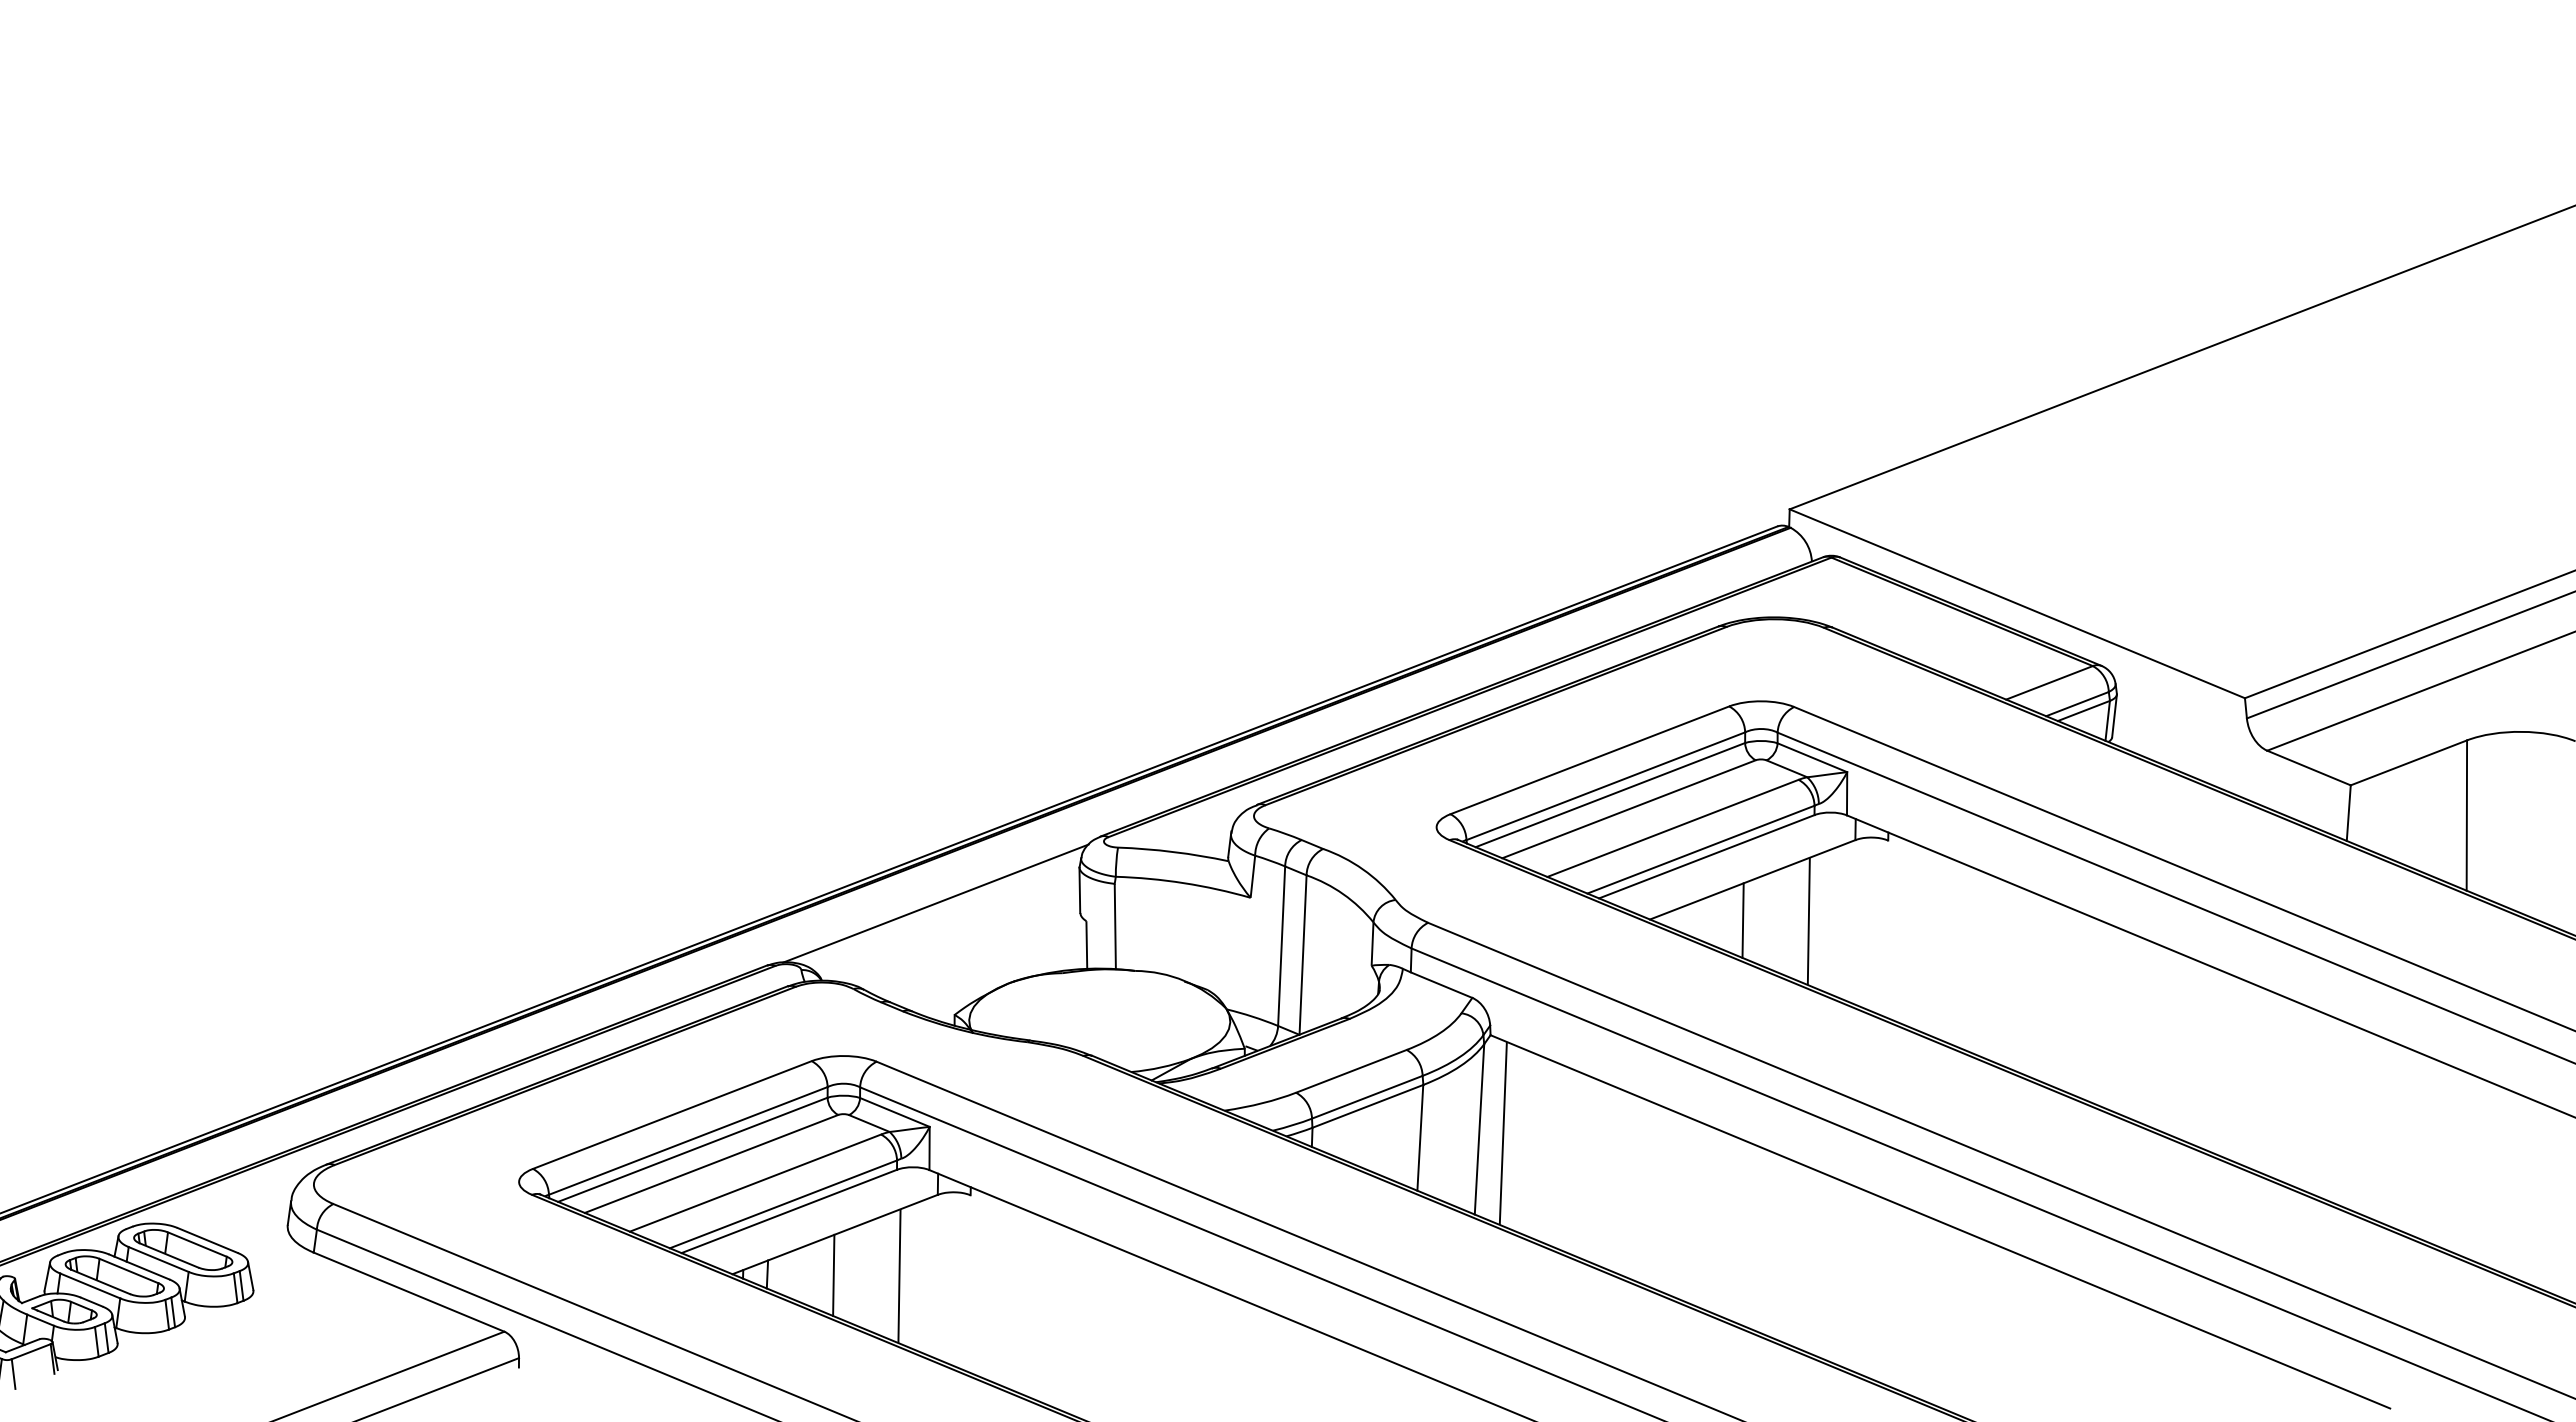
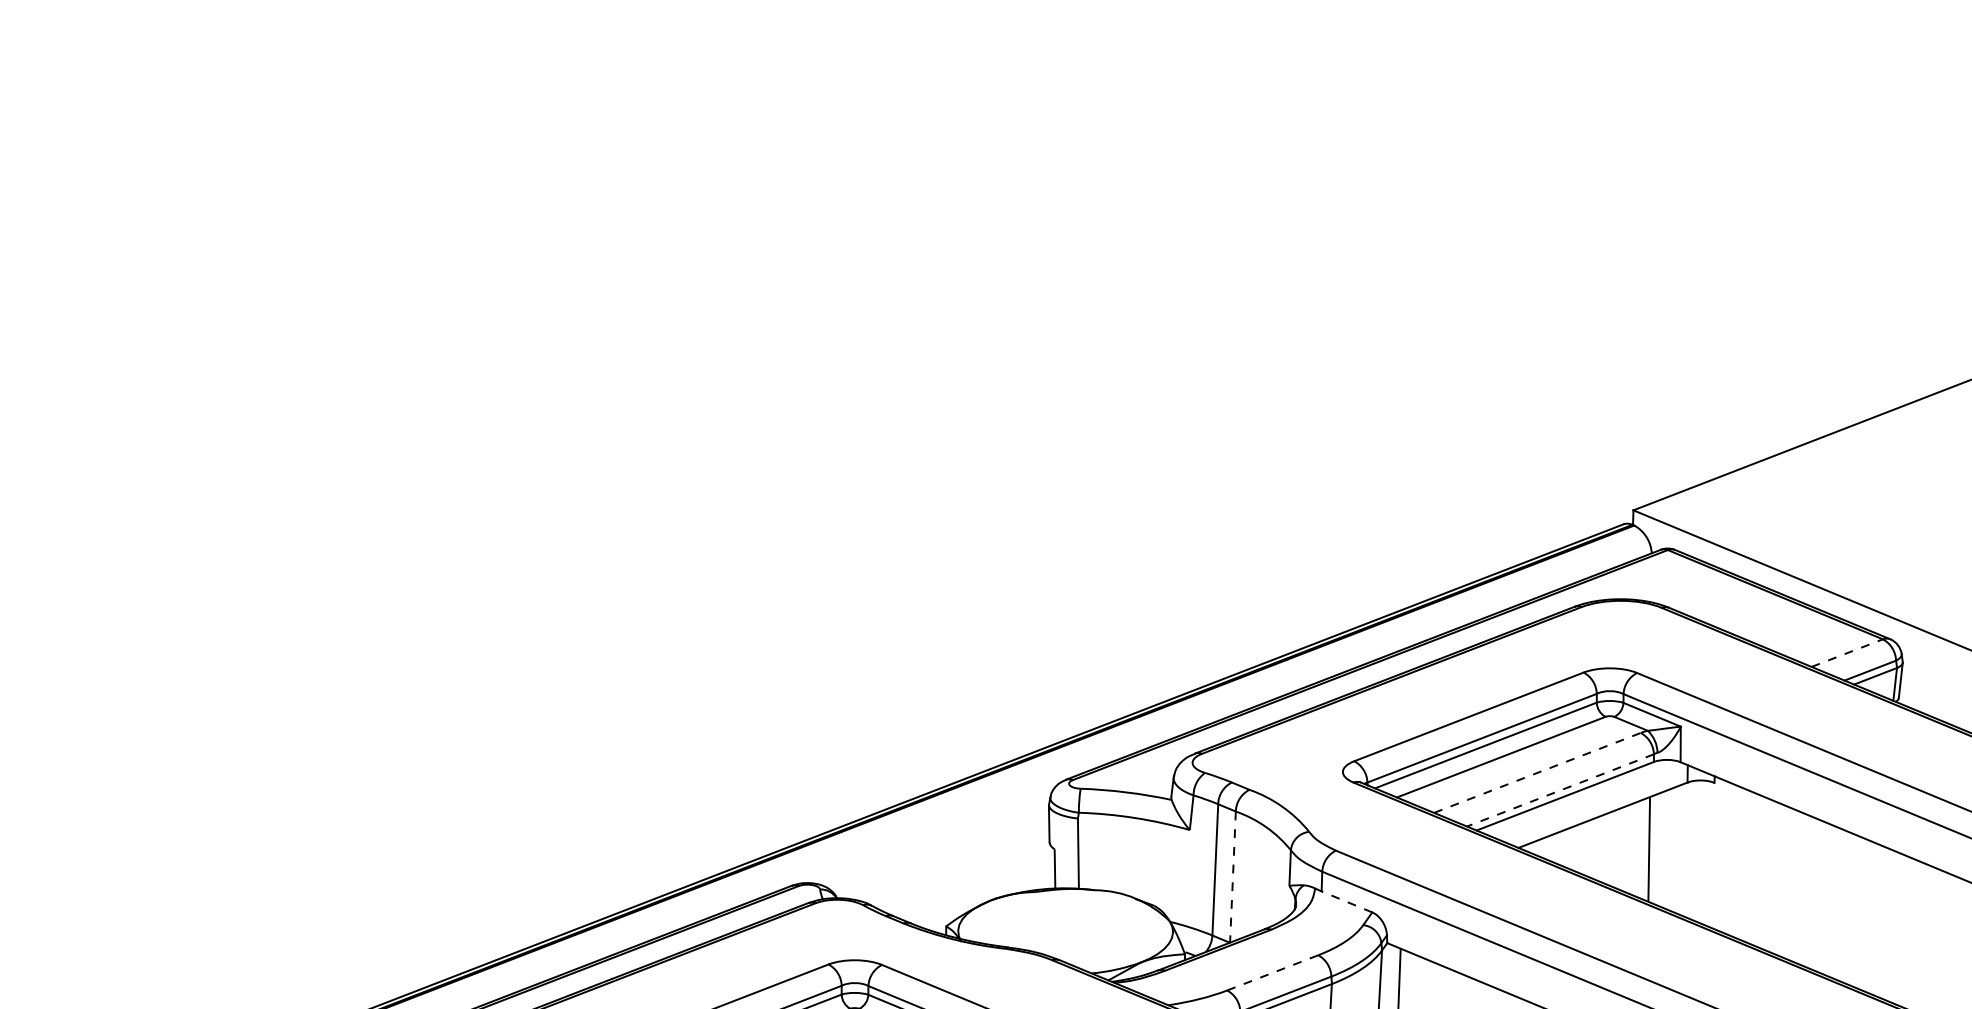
line: (2049, 682) -> (1847, 652), solid -> dashed
line: (1673, 828) -> (1537, 773), solid -> dashed
line: (1701, 849) -> (1560, 790), solid -> dashed
line: (935, 903) -> (930, 834), removed
line: (1742, 920) -> (1594, 848), removed
line: (1303, 955) -> (1233, 877), solid -> dashed
line: (1441, 984) -> (1346, 901), solid -> dashed
line: (1351, 1071) -> (1272, 972), solid -> dashed

